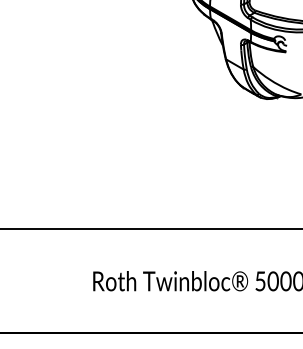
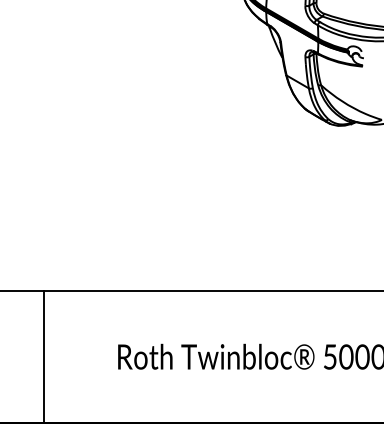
line: (34, 281) -> (43, 357), added

